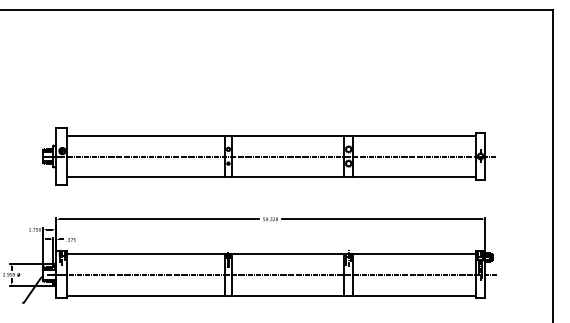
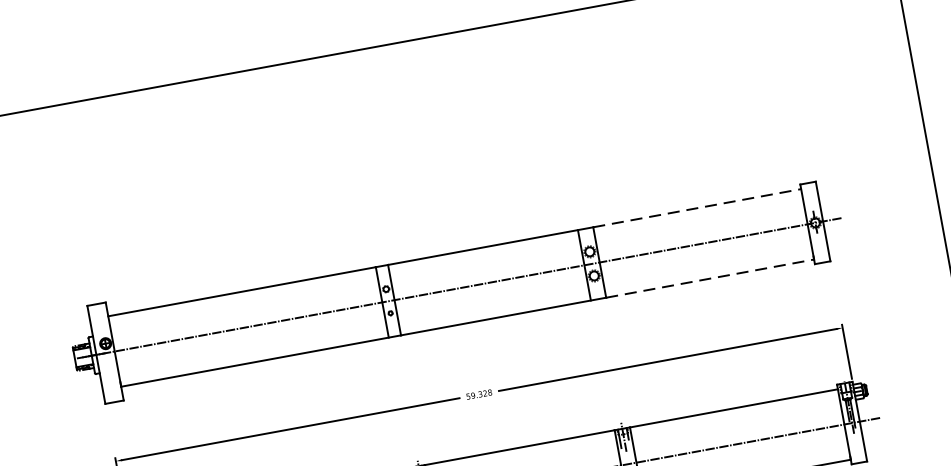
line: (415, 135) -> (698, 207), solid -> dashed
line: (415, 177) -> (711, 278), solid -> dashed

